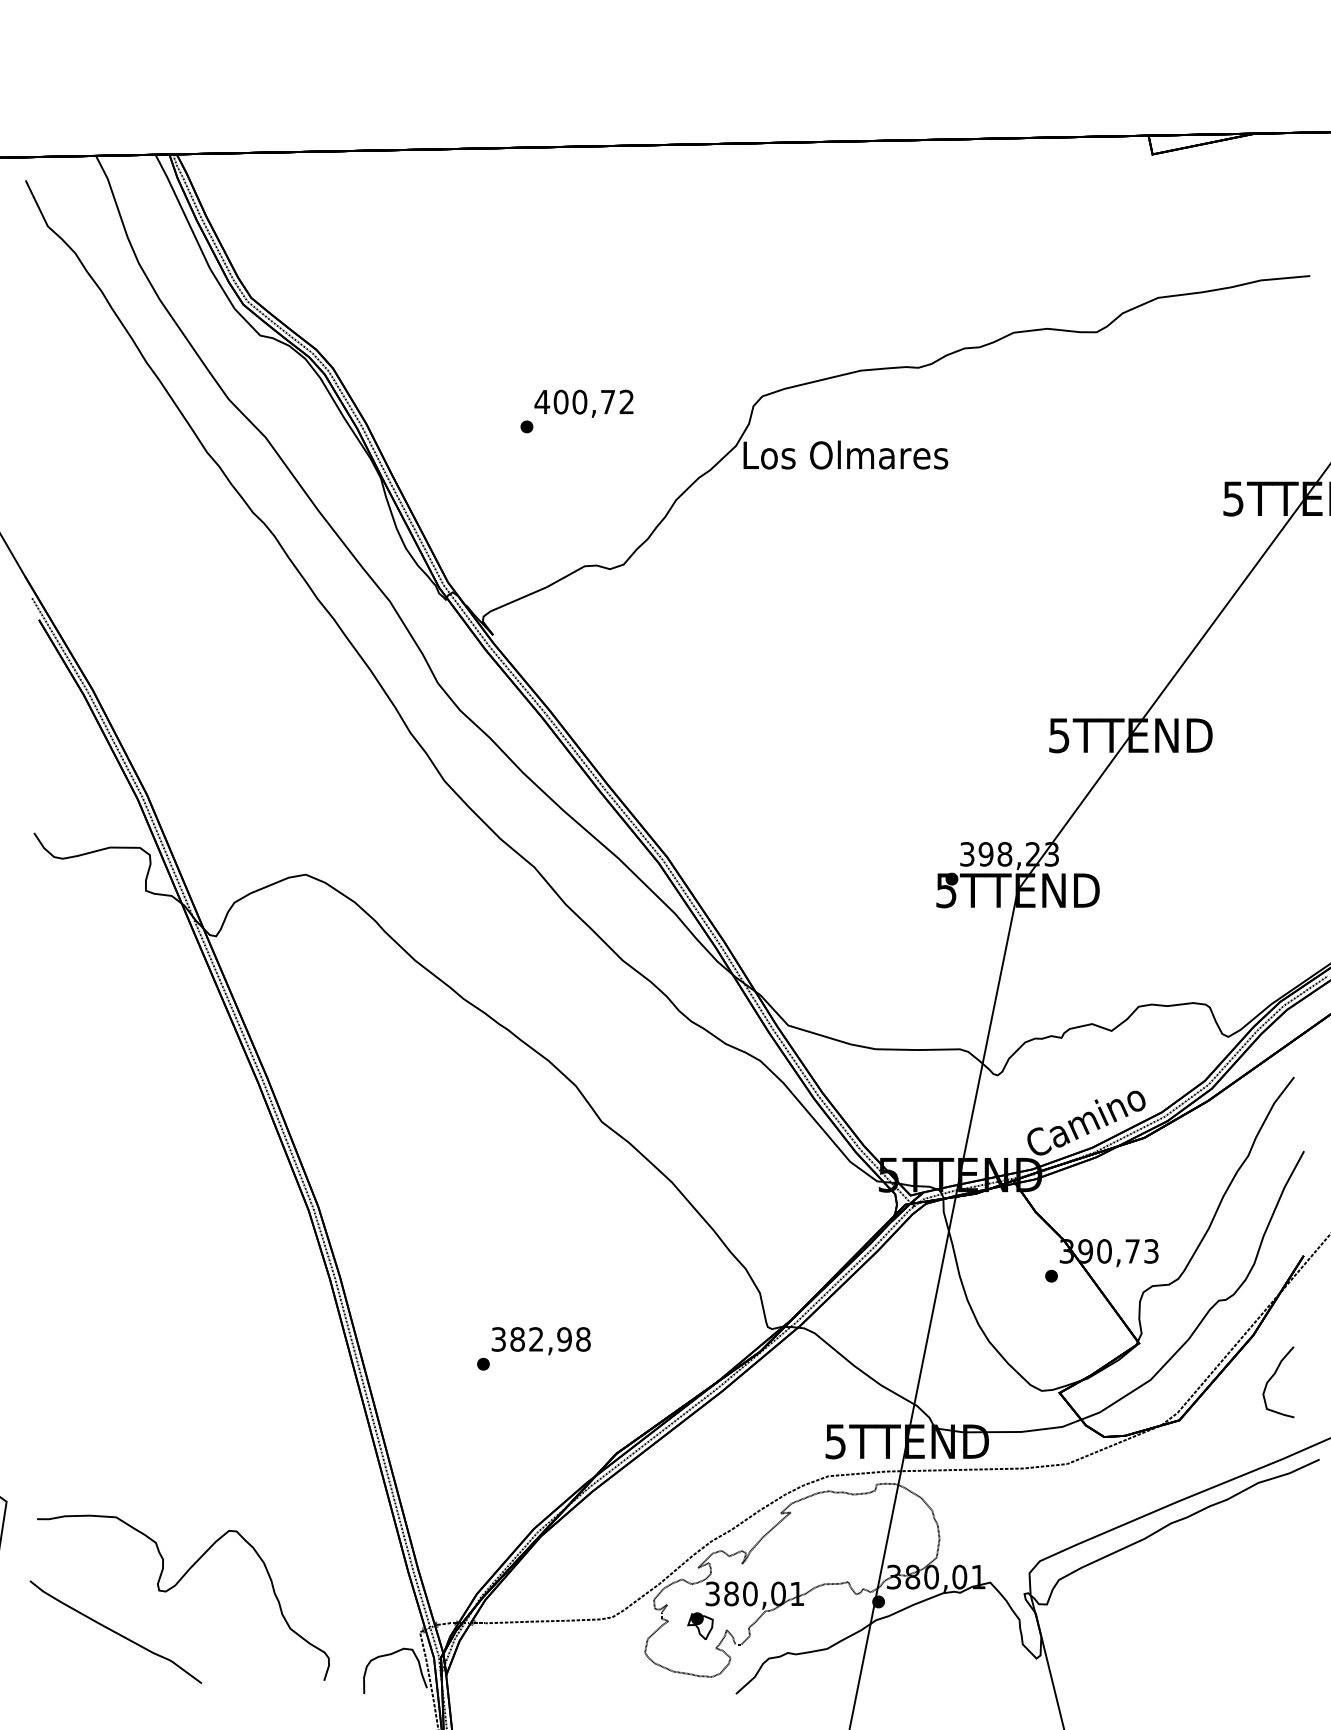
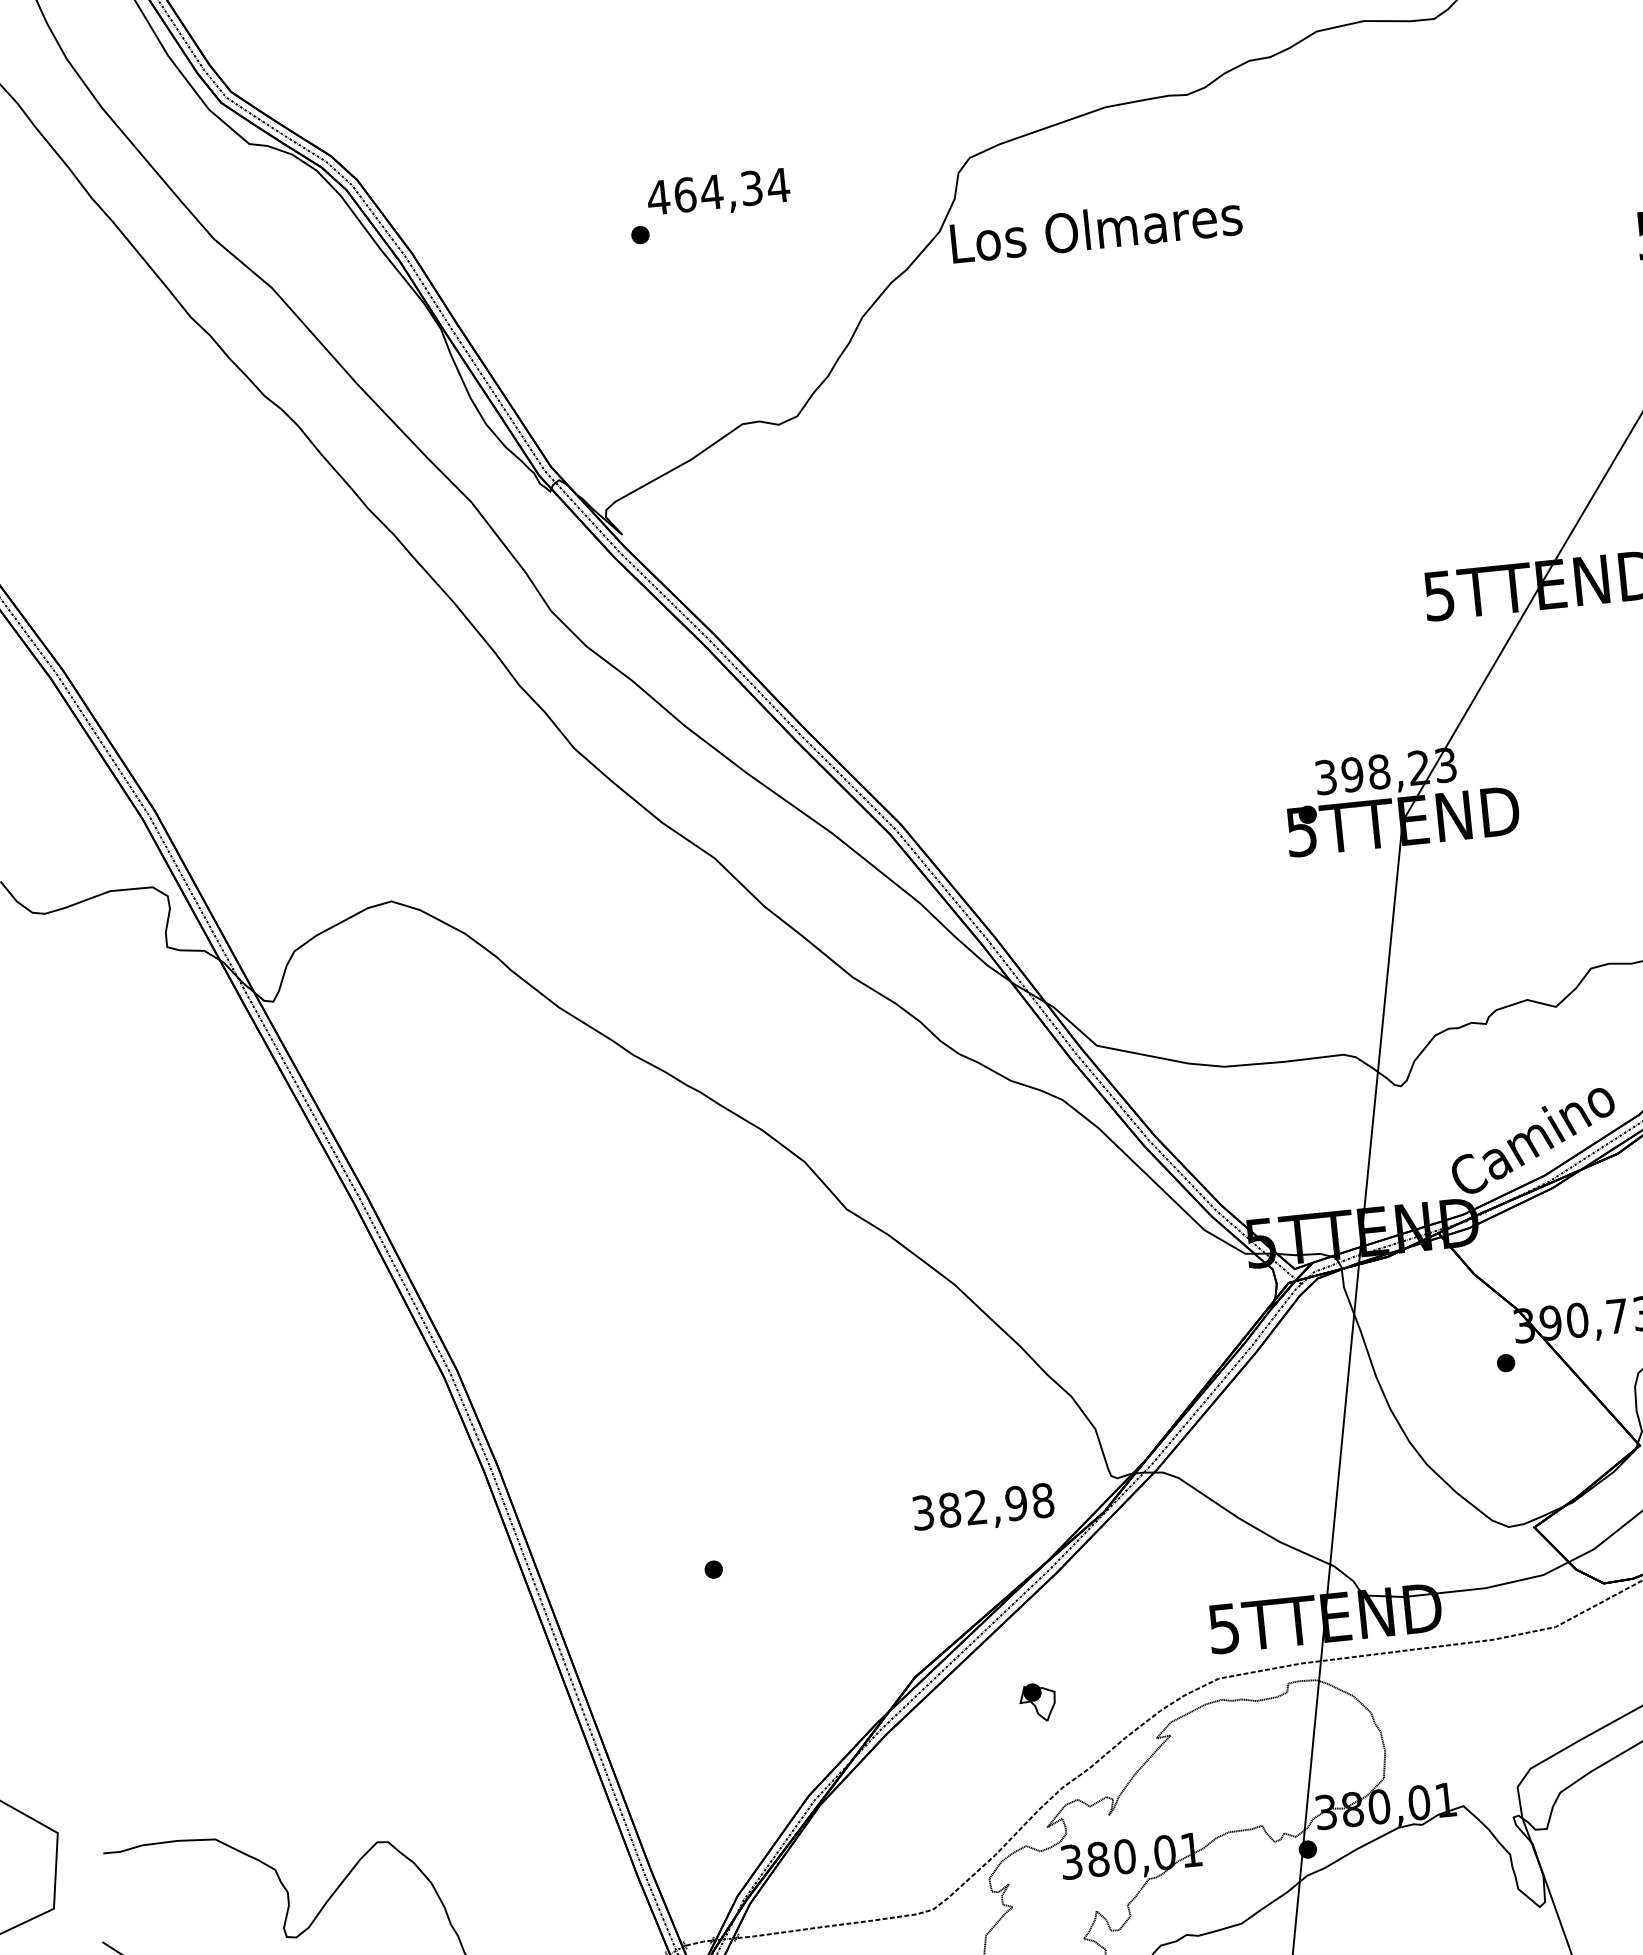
text: (593, 401) -> (731, 189), 400,72 -> 464,34
text: (540, 1341) -> (982, 1509), moved
part: (700, 1625) -> (1037, 1701), moved

